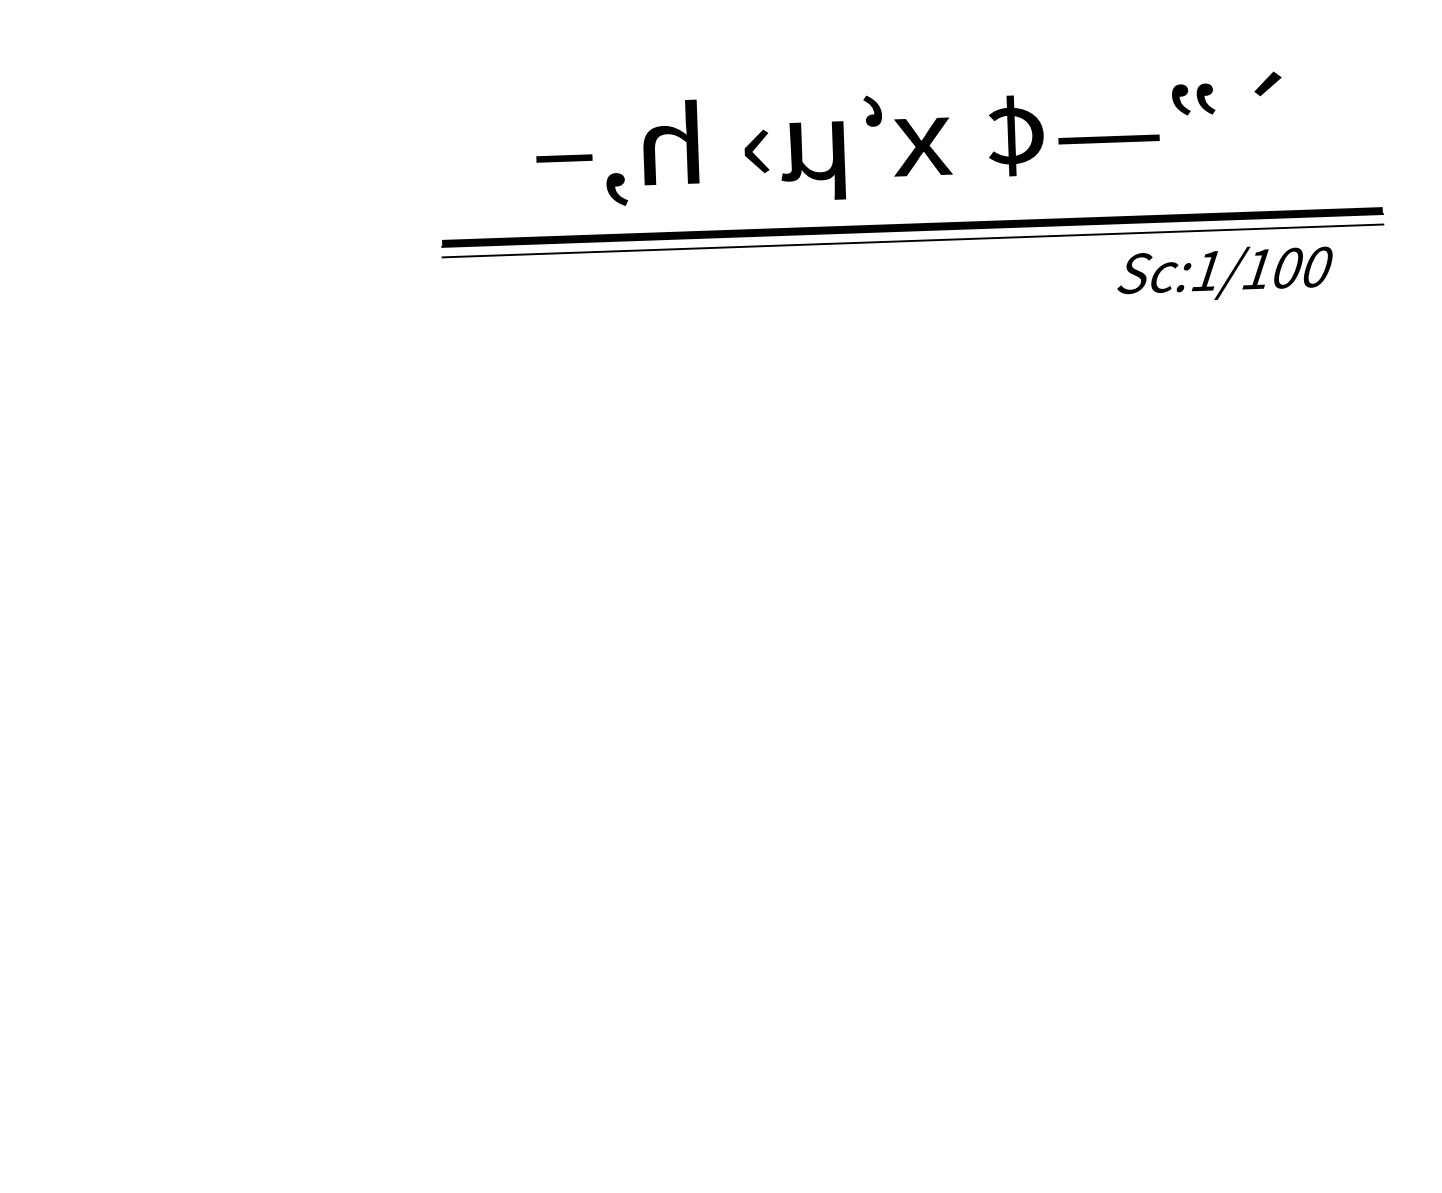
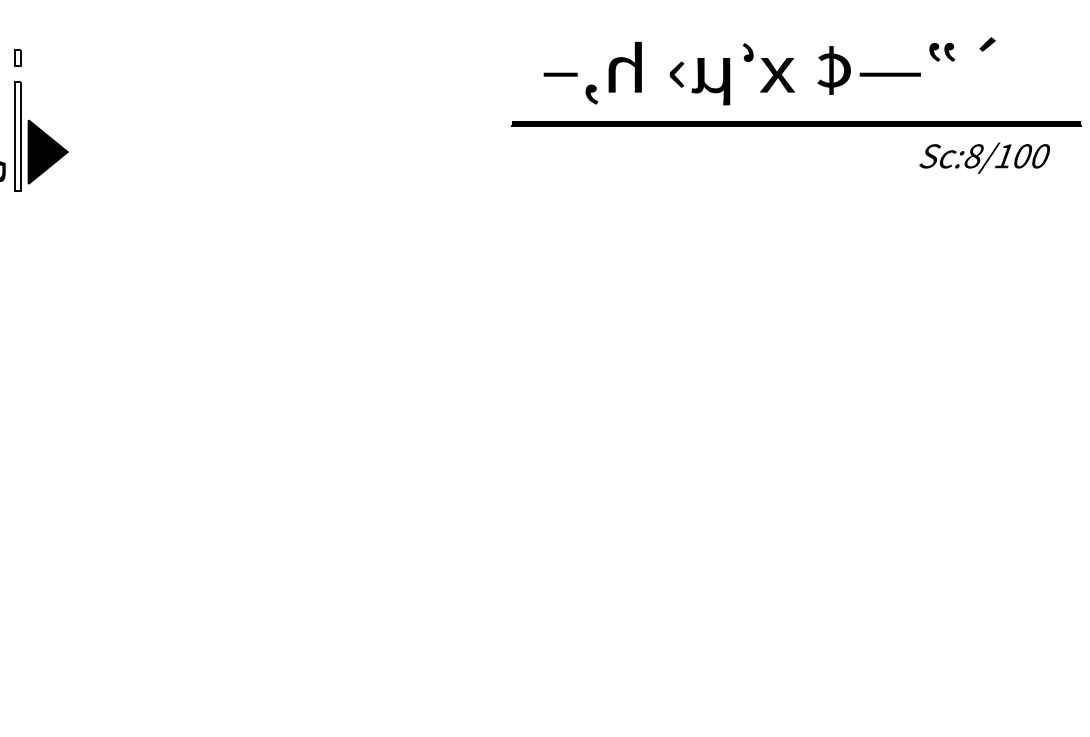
text: (909, 141) -> (769, 71), moved
line: (912, 240) -> (796, 131), removed
text: (1206, 271) -> (973, 156), Sc:1/100 -> Sc:8/100

